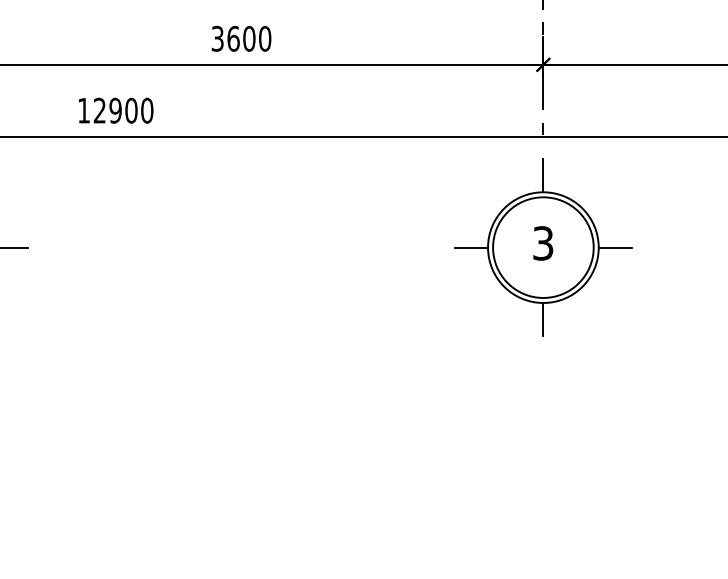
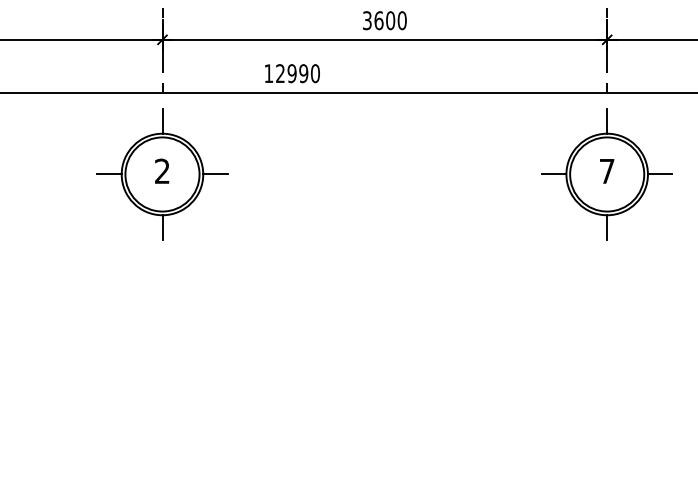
text: (131, 110) -> (303, 73), 12900 -> 12990
text: (542, 243) -> (606, 171), 3 -> 7

